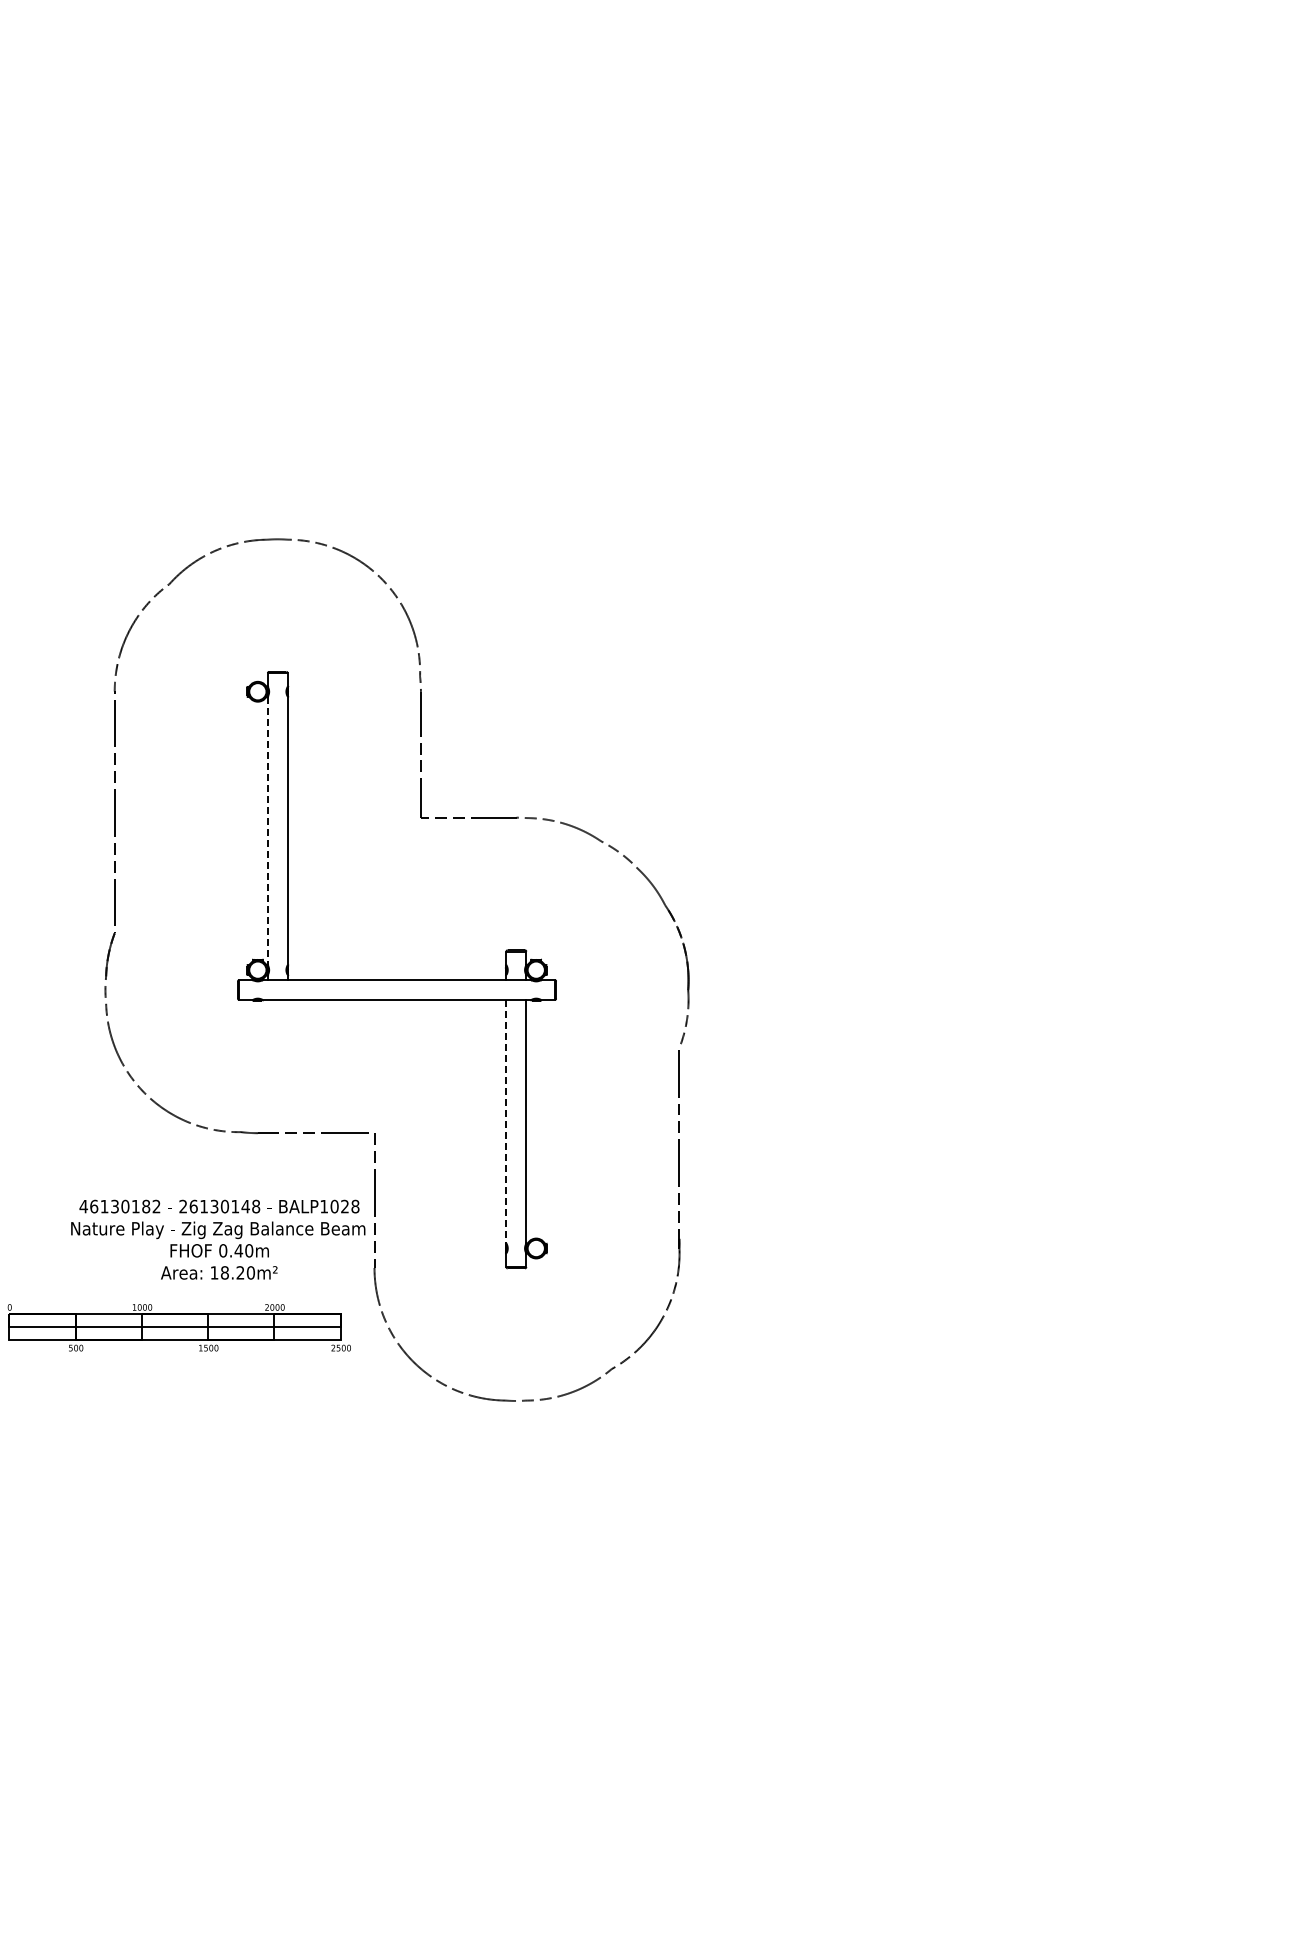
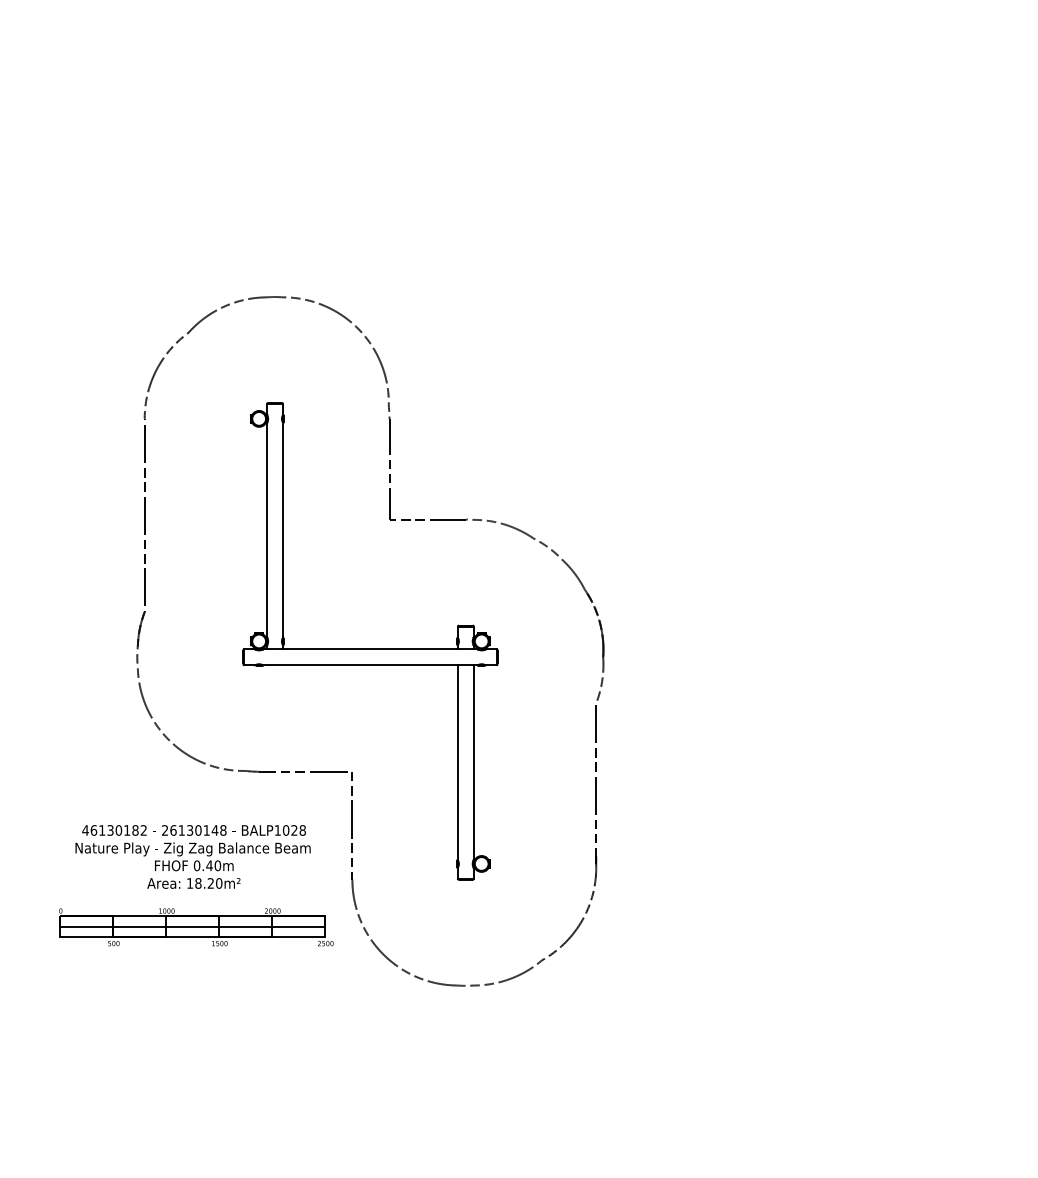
line: (267, 831) -> (266, 530), dashed -> solid
line: (506, 1121) -> (457, 762), dashed -> solid
text: (218, 1239) -> (193, 856), moved

